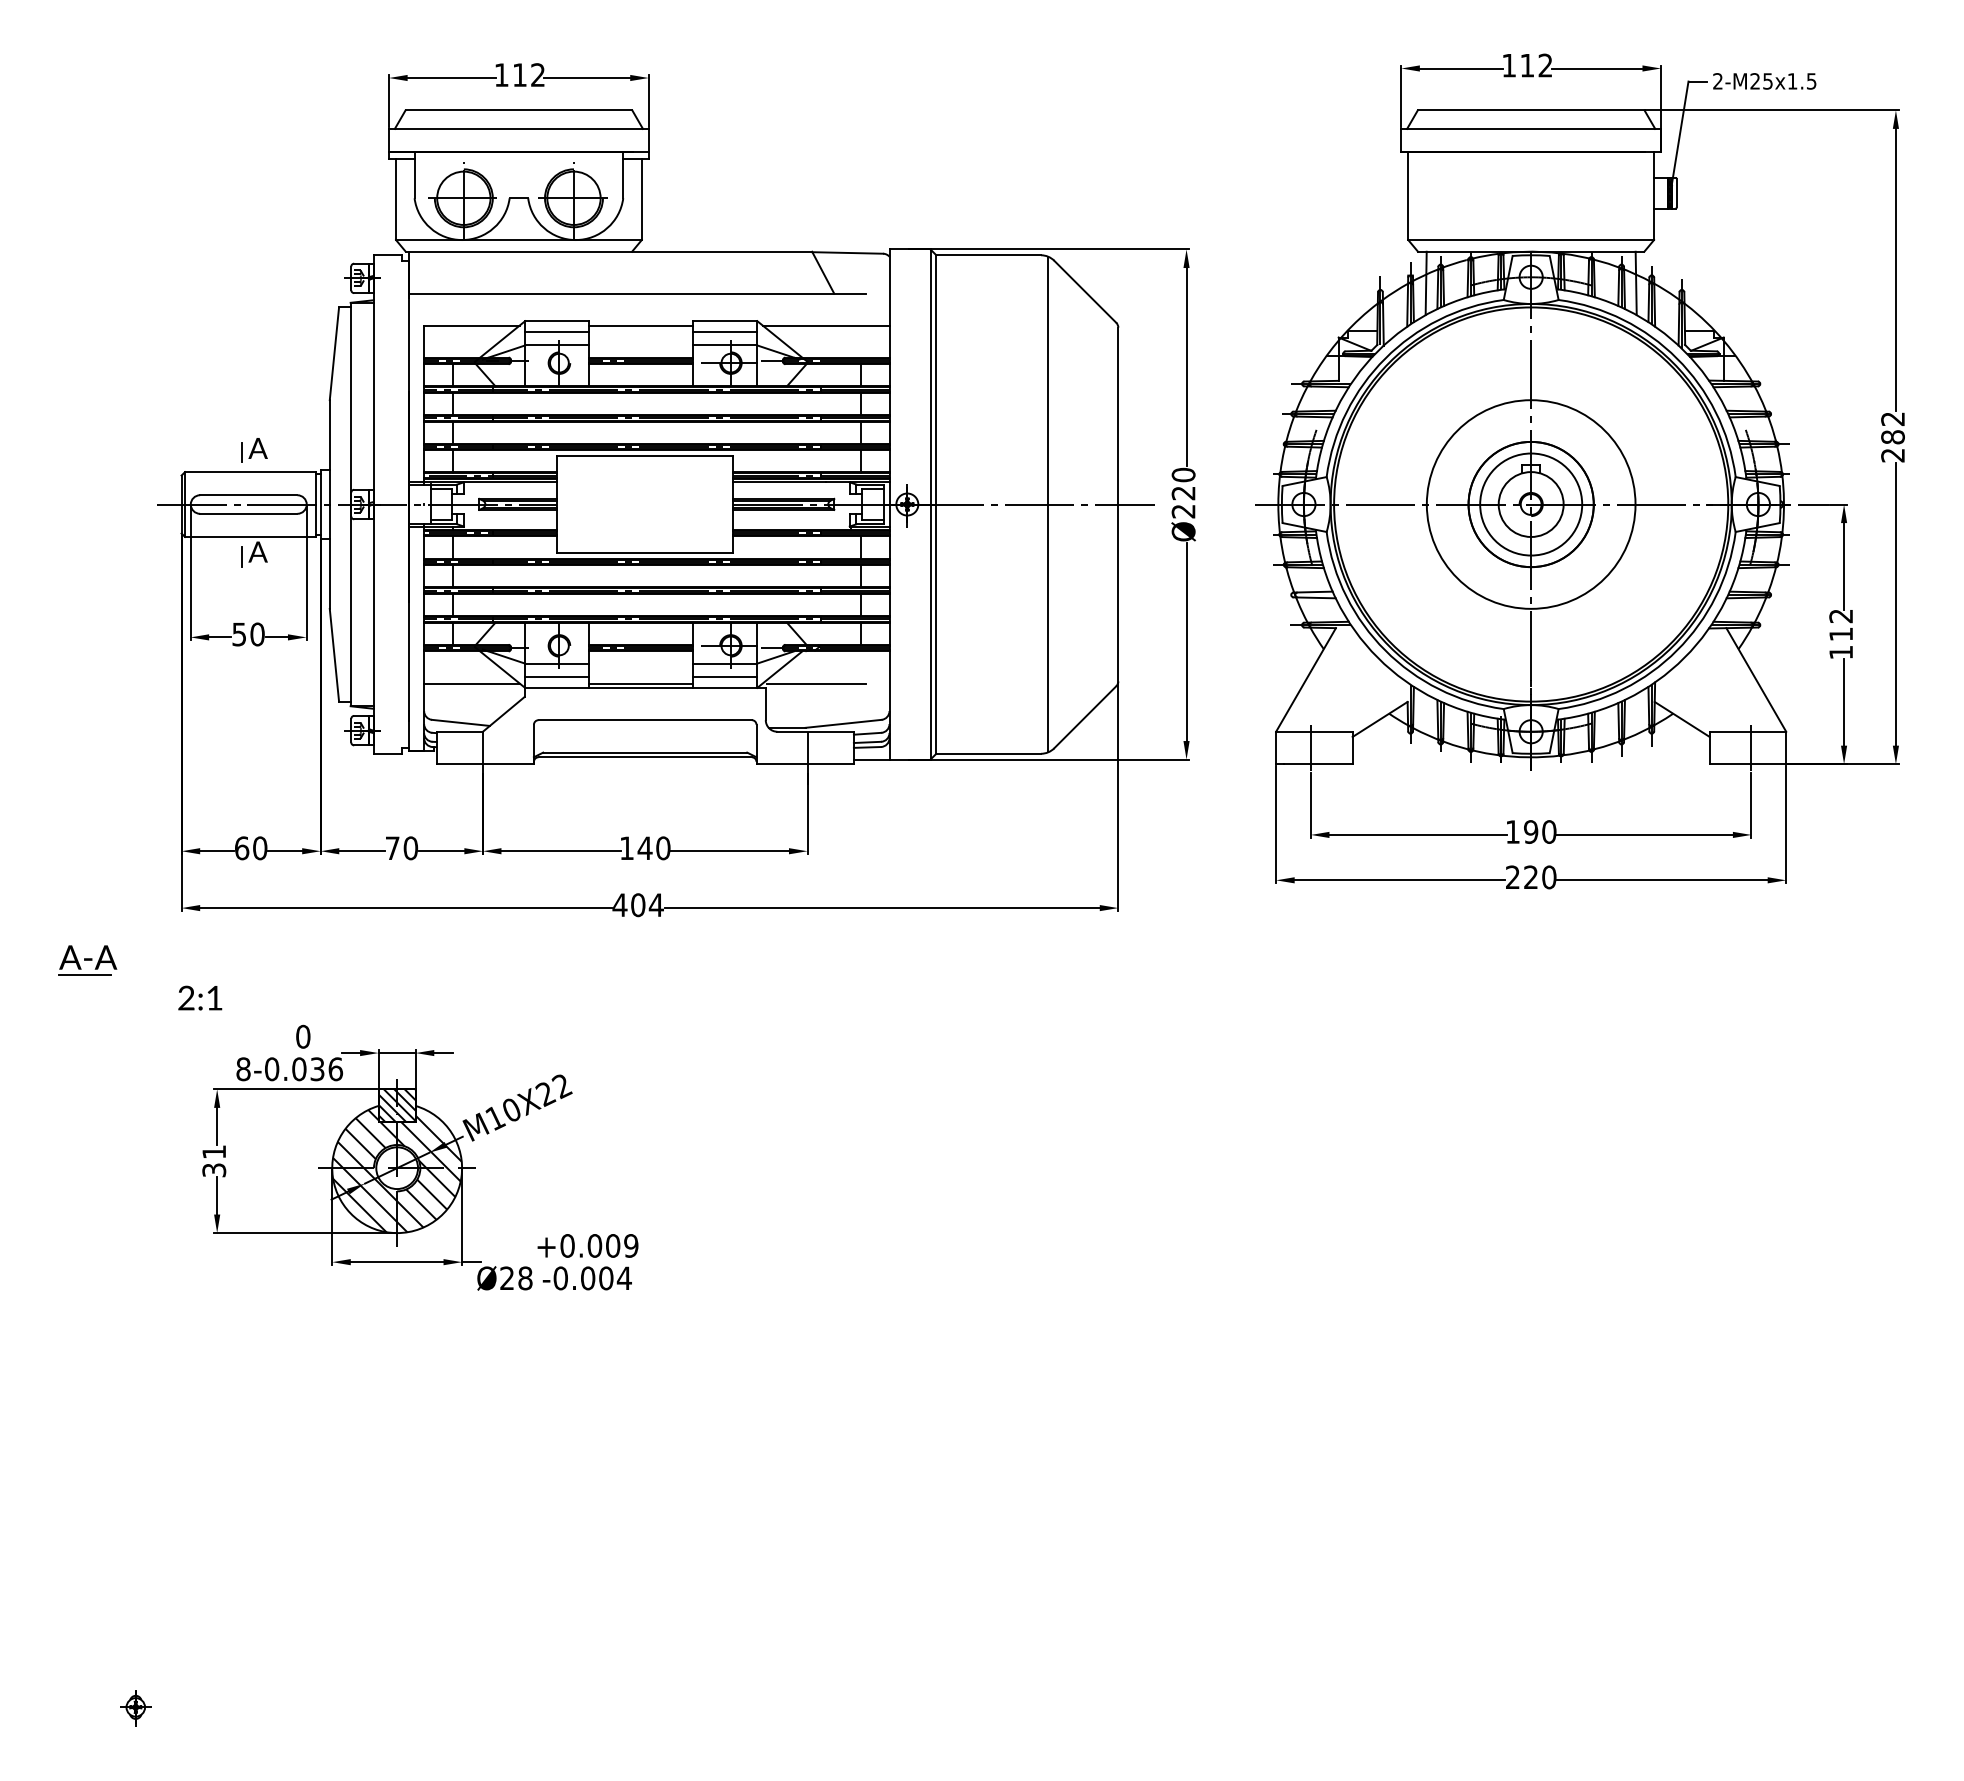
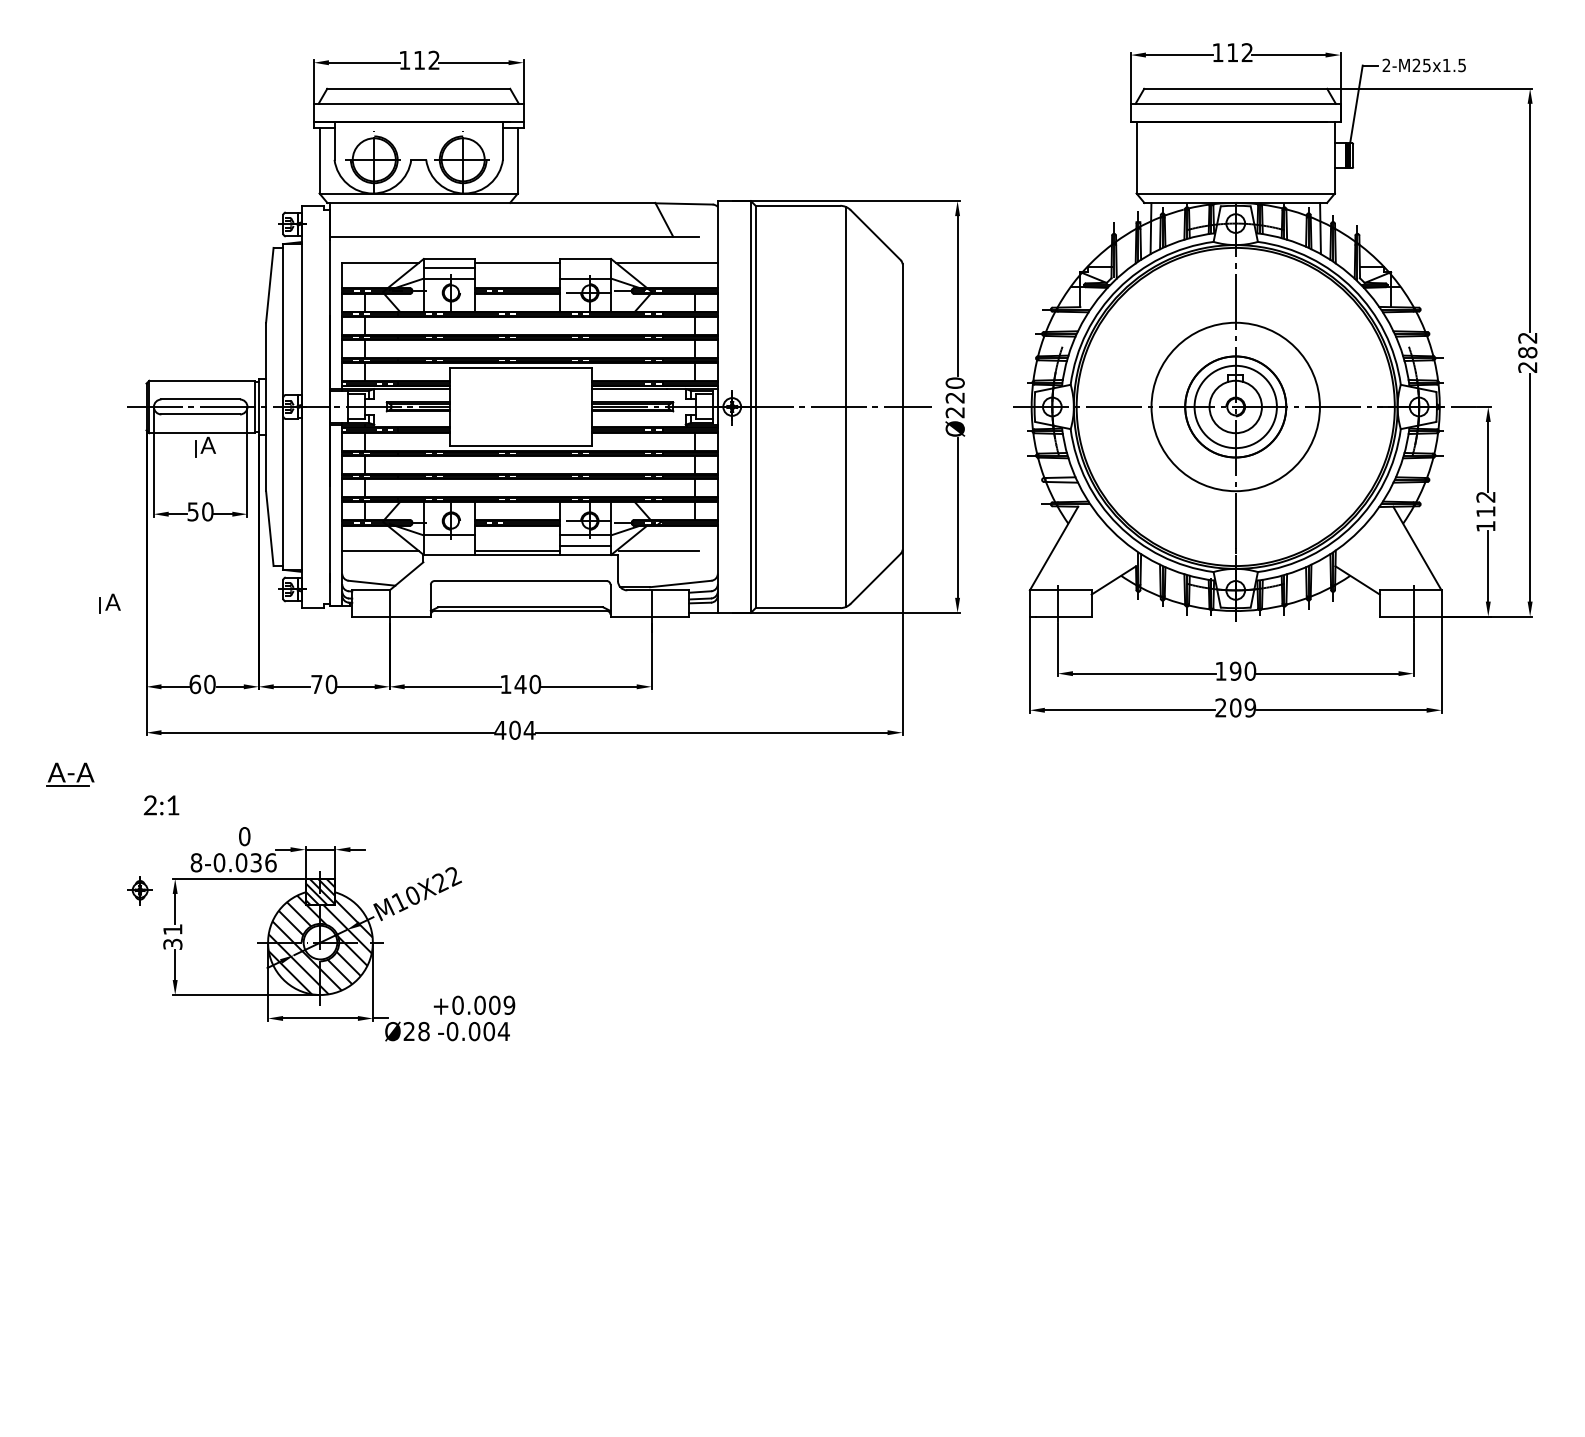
line: (725, 332) -> (585, 268), removed
part: (254, 450) -> (110, 603), moved
line: (557, 676) -> (449, 545), removed
text: (1540, 877) -> (1243, 708), 220 -> 209
part: (135, 1708) -> (139, 891), moved

